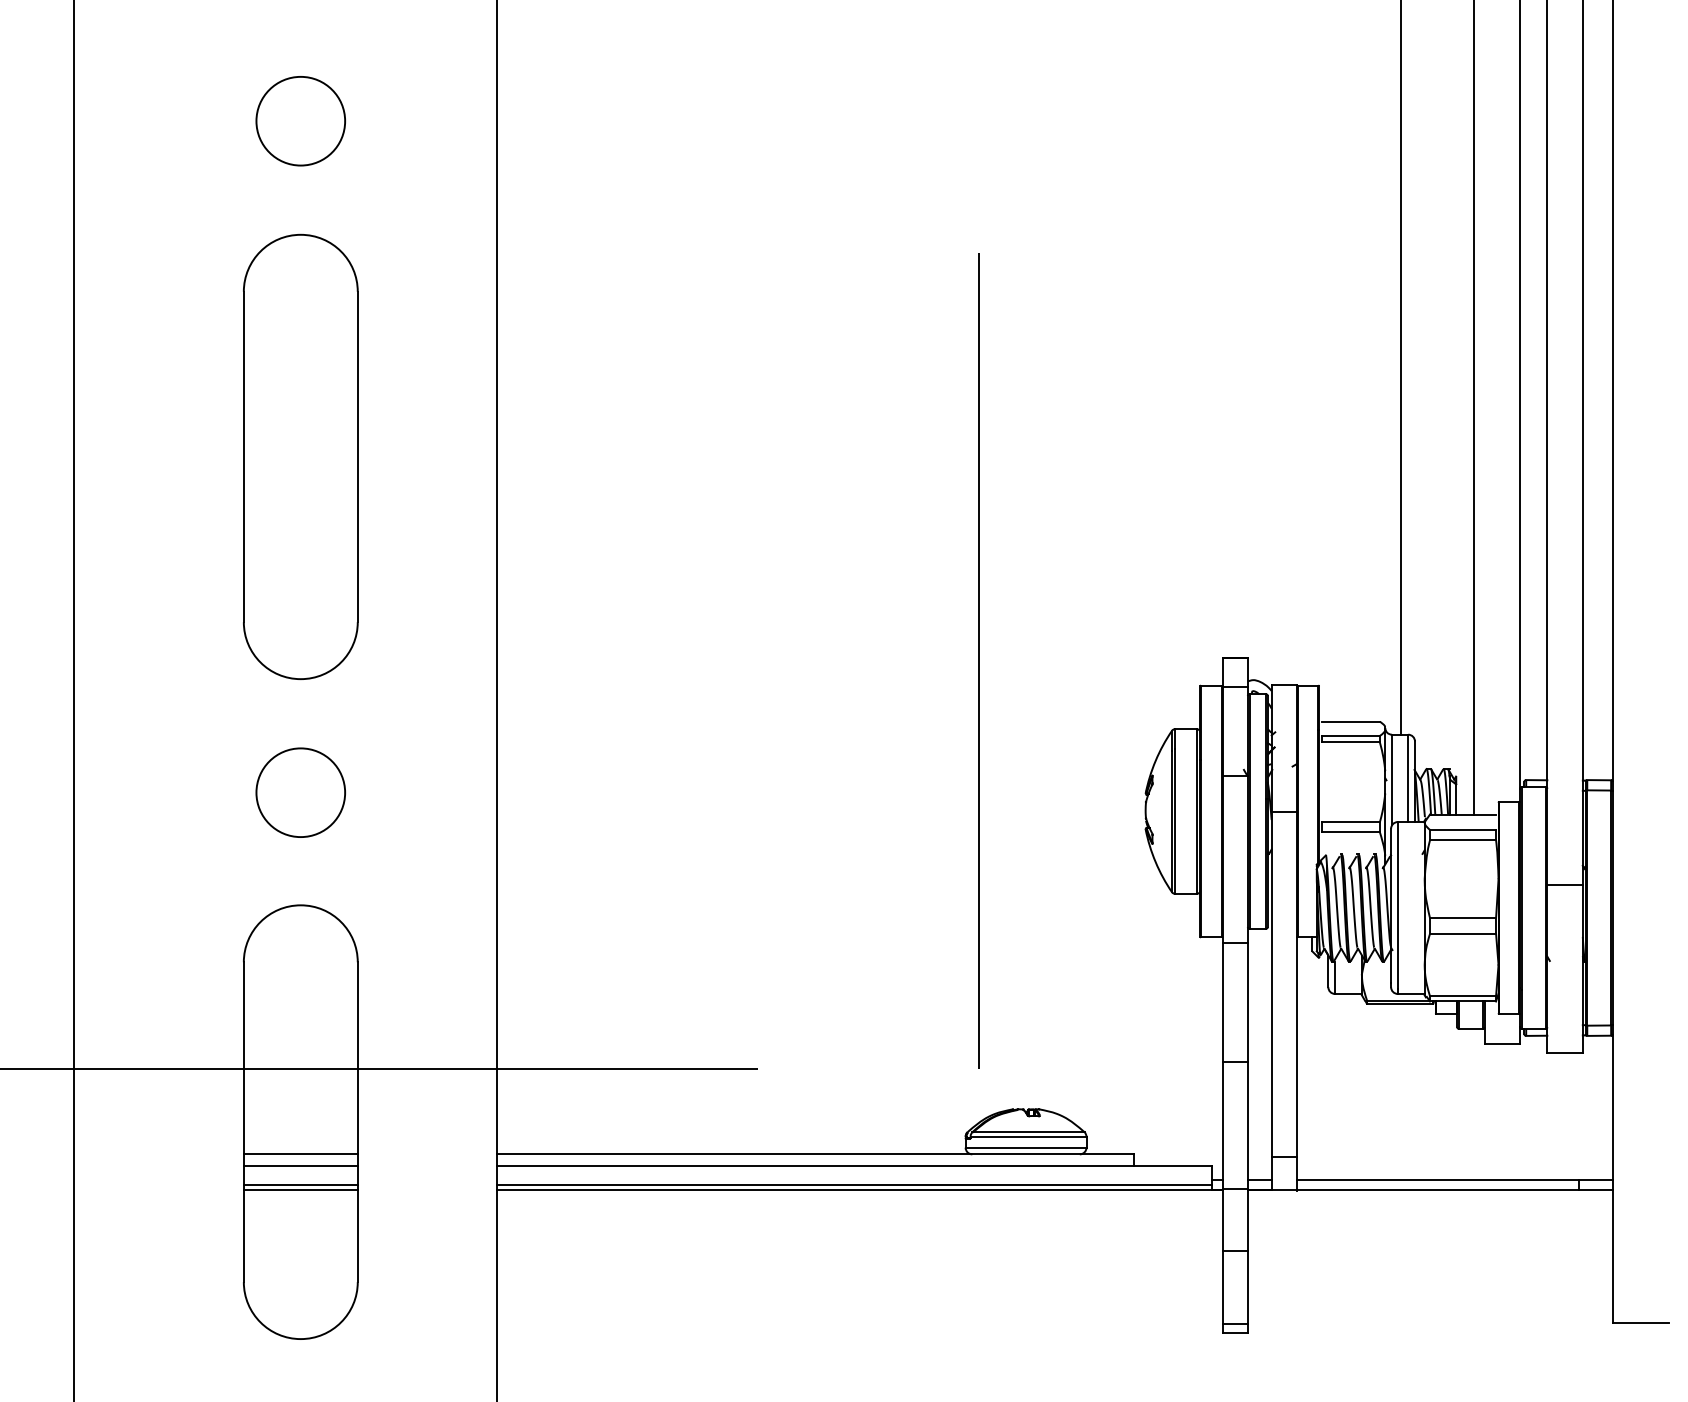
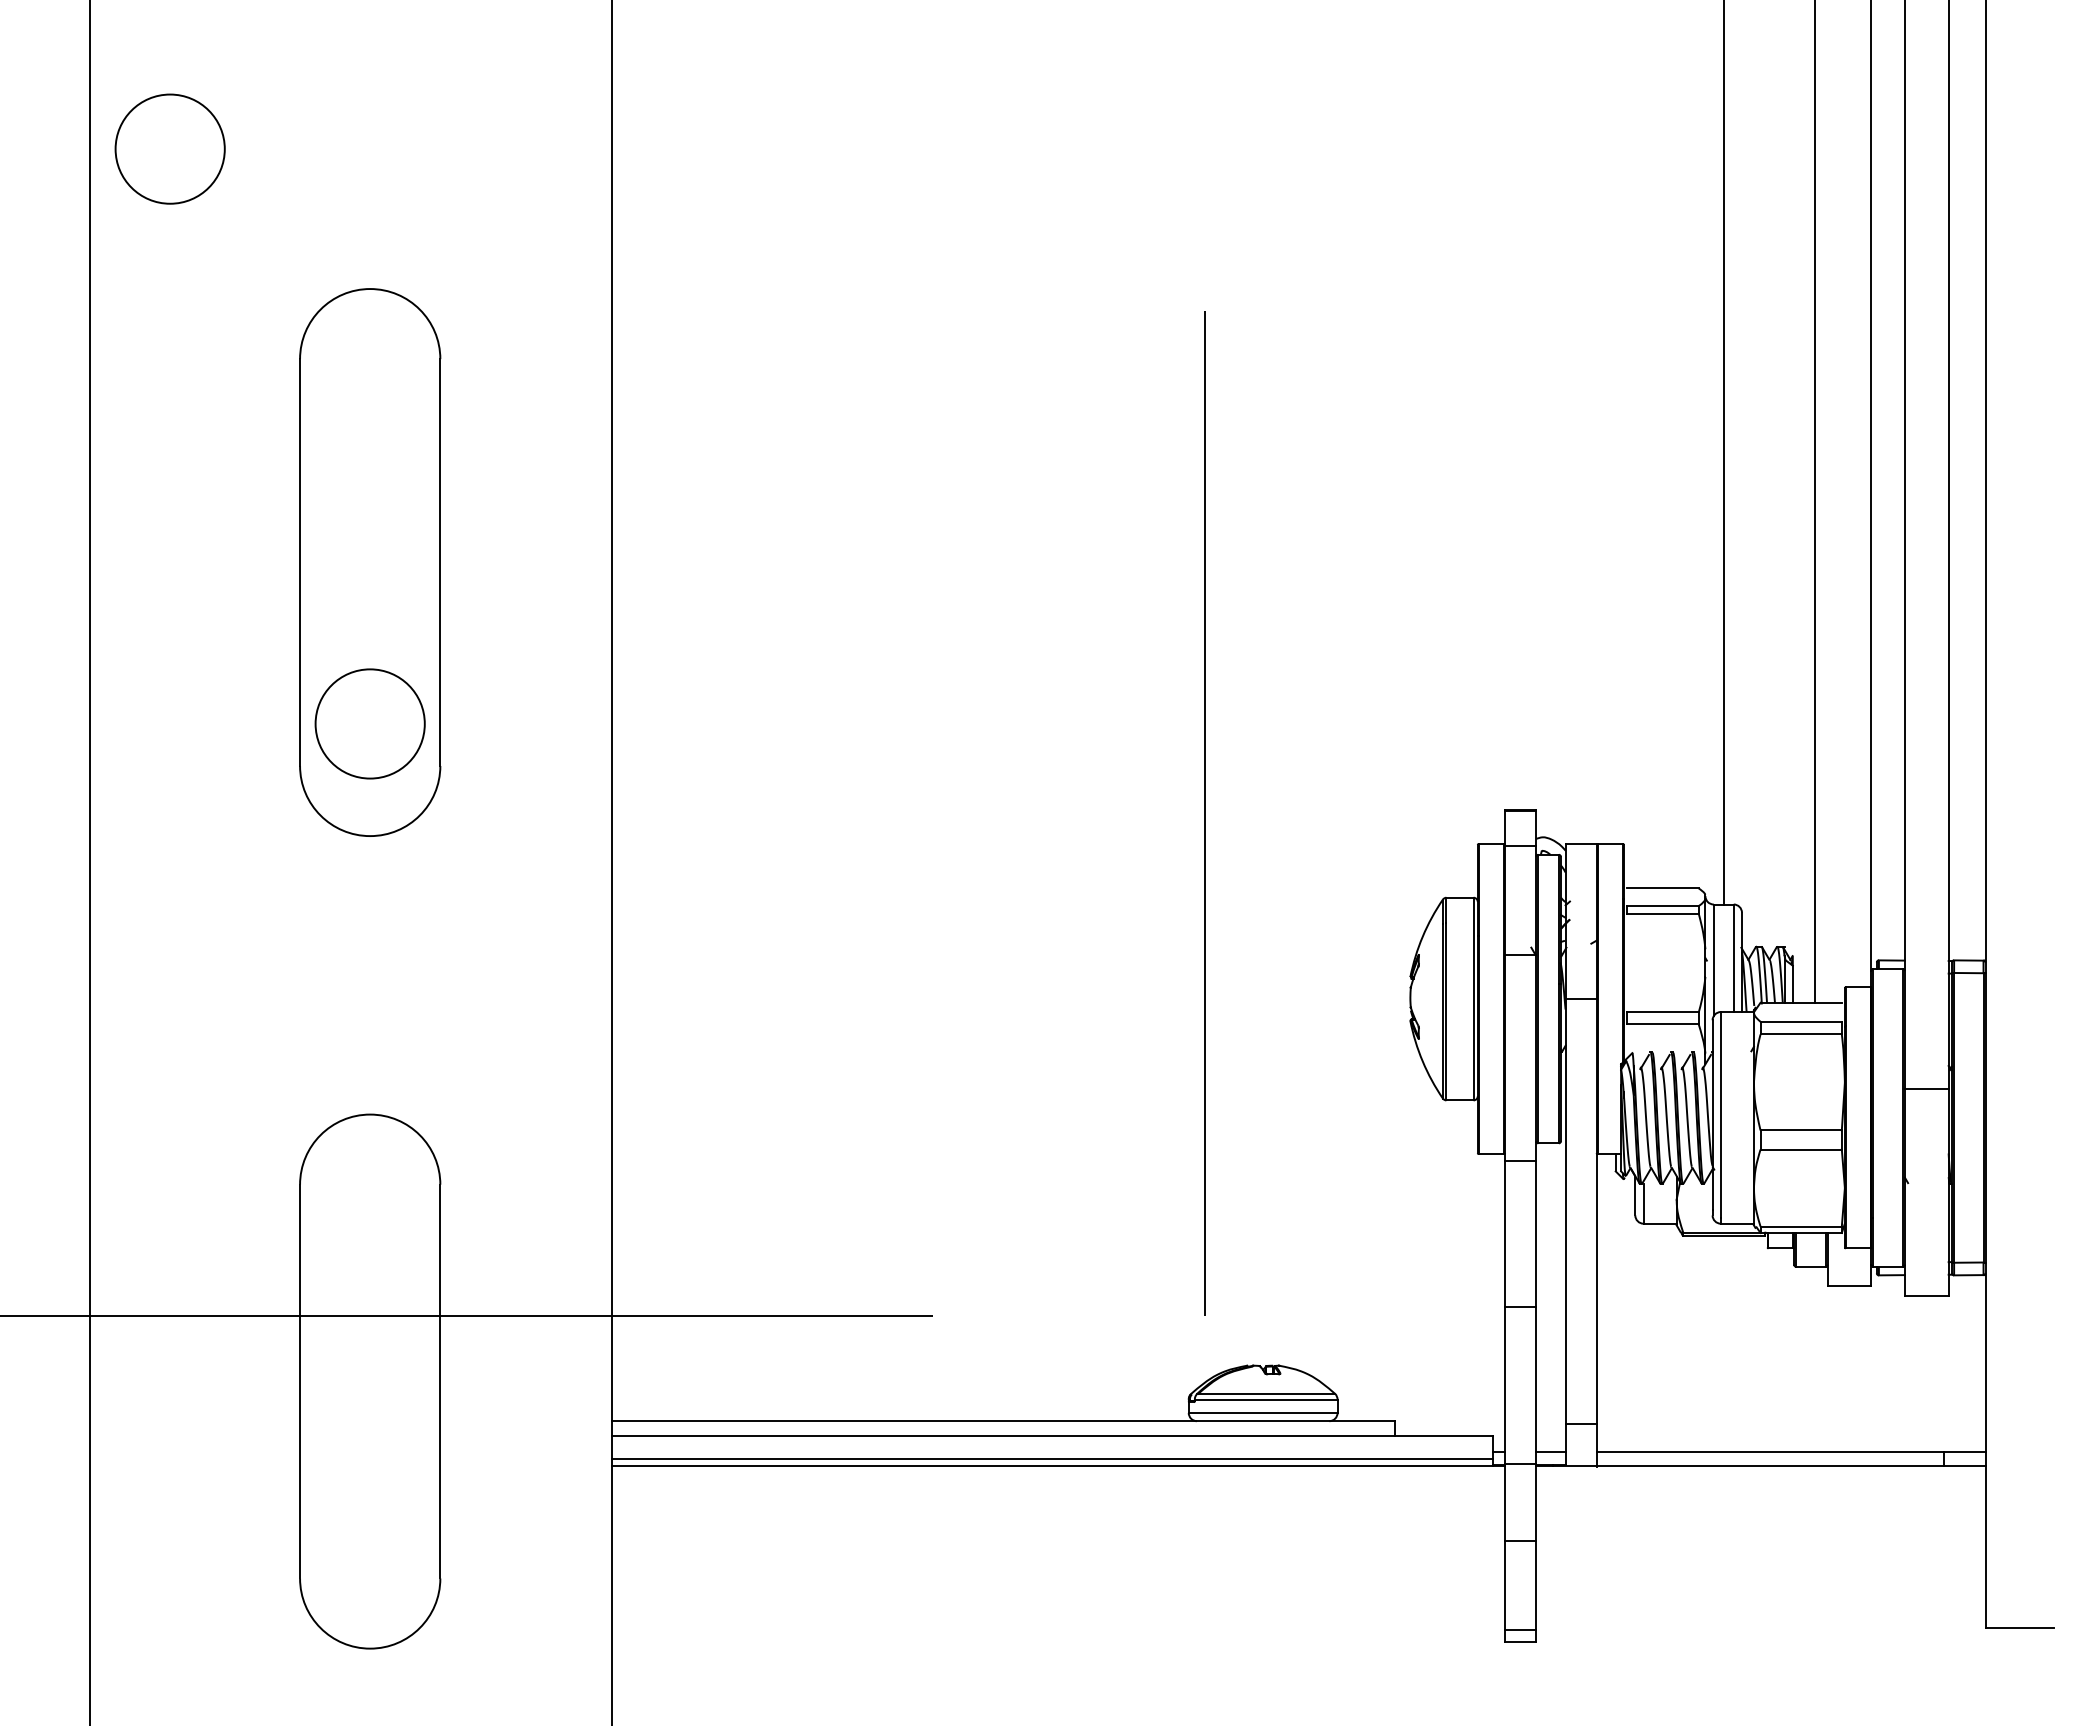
circle: (300, 120) -> (169, 148), moved
circle: (300, 792) -> (369, 723), moved
line: (301, 1154) -> (370, 1421), removed
line: (301, 1165) -> (370, 1435), removed
line: (301, 1184) -> (370, 1458), removed
line: (301, 1190) -> (370, 1465), removed

